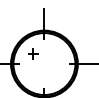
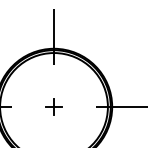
part: (33, 53) -> (54, 105), moved

